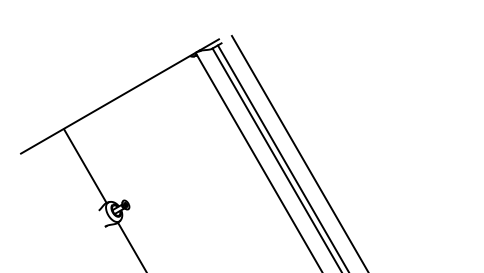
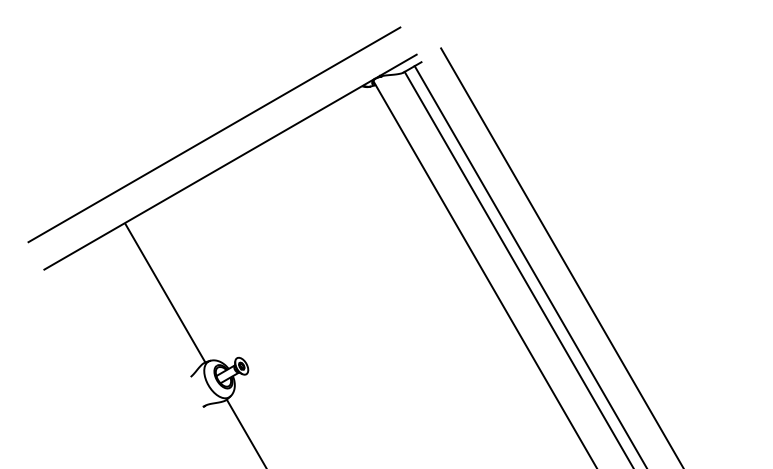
line: (111, 81) -> (214, 133), added

